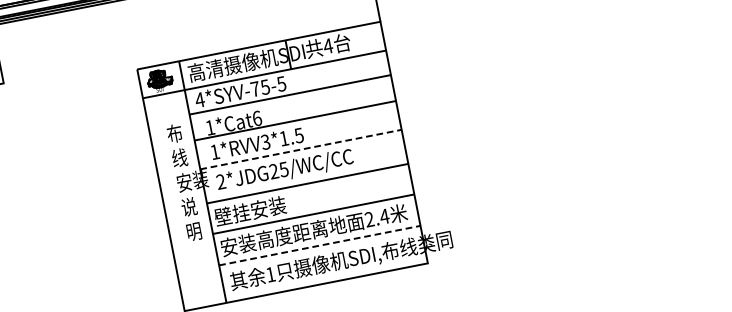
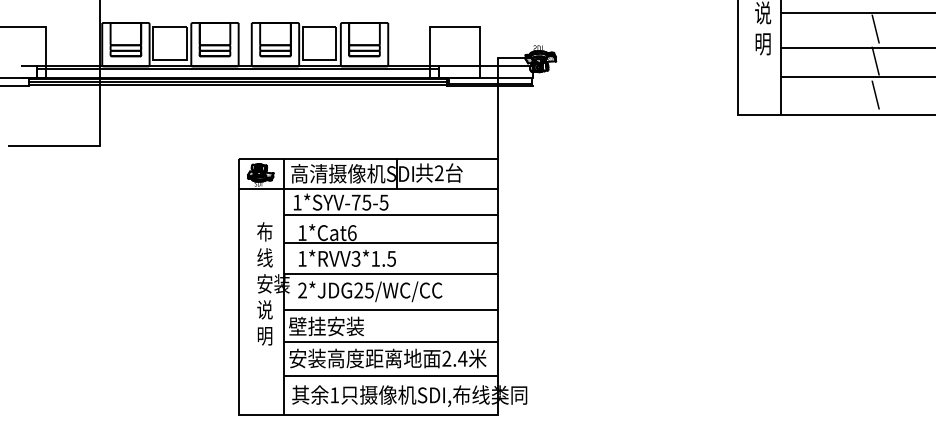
text: (327, 46) -> (438, 173), 4 -> 2
text: (200, 99) -> (297, 202), 4*SYV-75-5 -> 1*SYV-75-5
line: (300, 149) -> (390, 273), dashed -> solid
line: (319, 245) -> (390, 375), dashed -> solid

